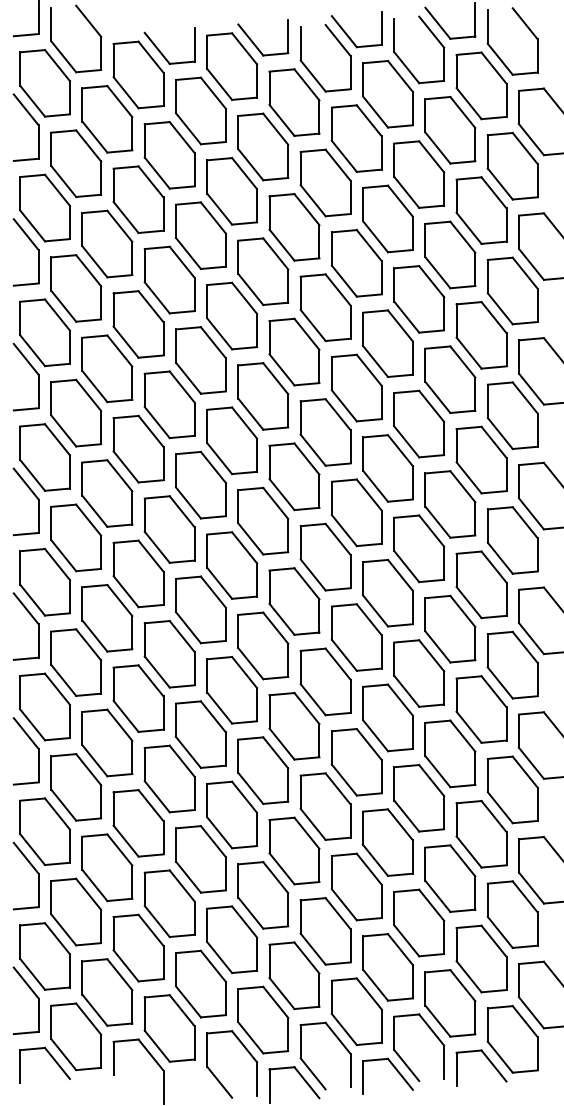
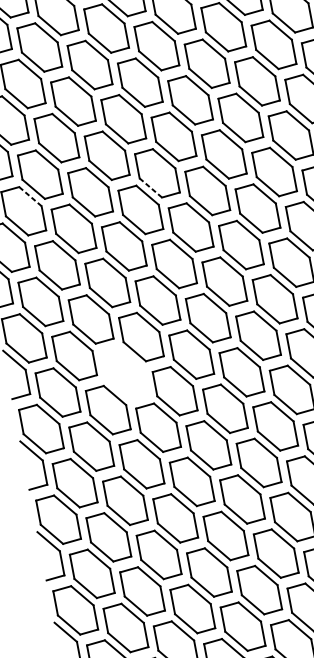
line: (88, 395) -> (30, 196), solid -> dashed
line: (250, 414) -> (150, 188), solid -> dashed
part: (169, 654) -> (124, 373), removed

